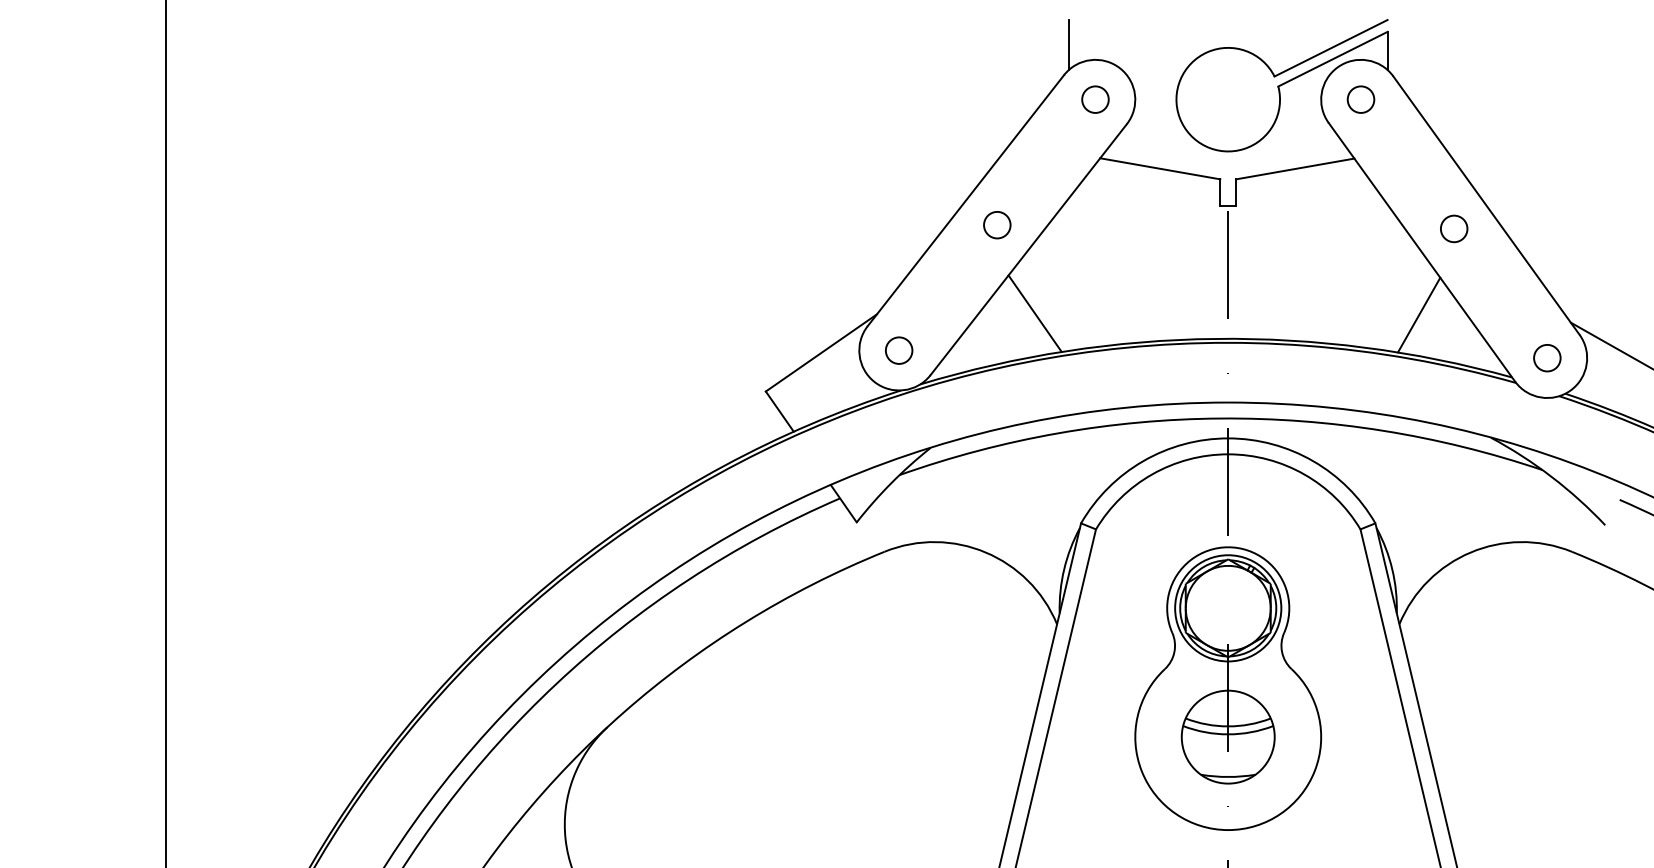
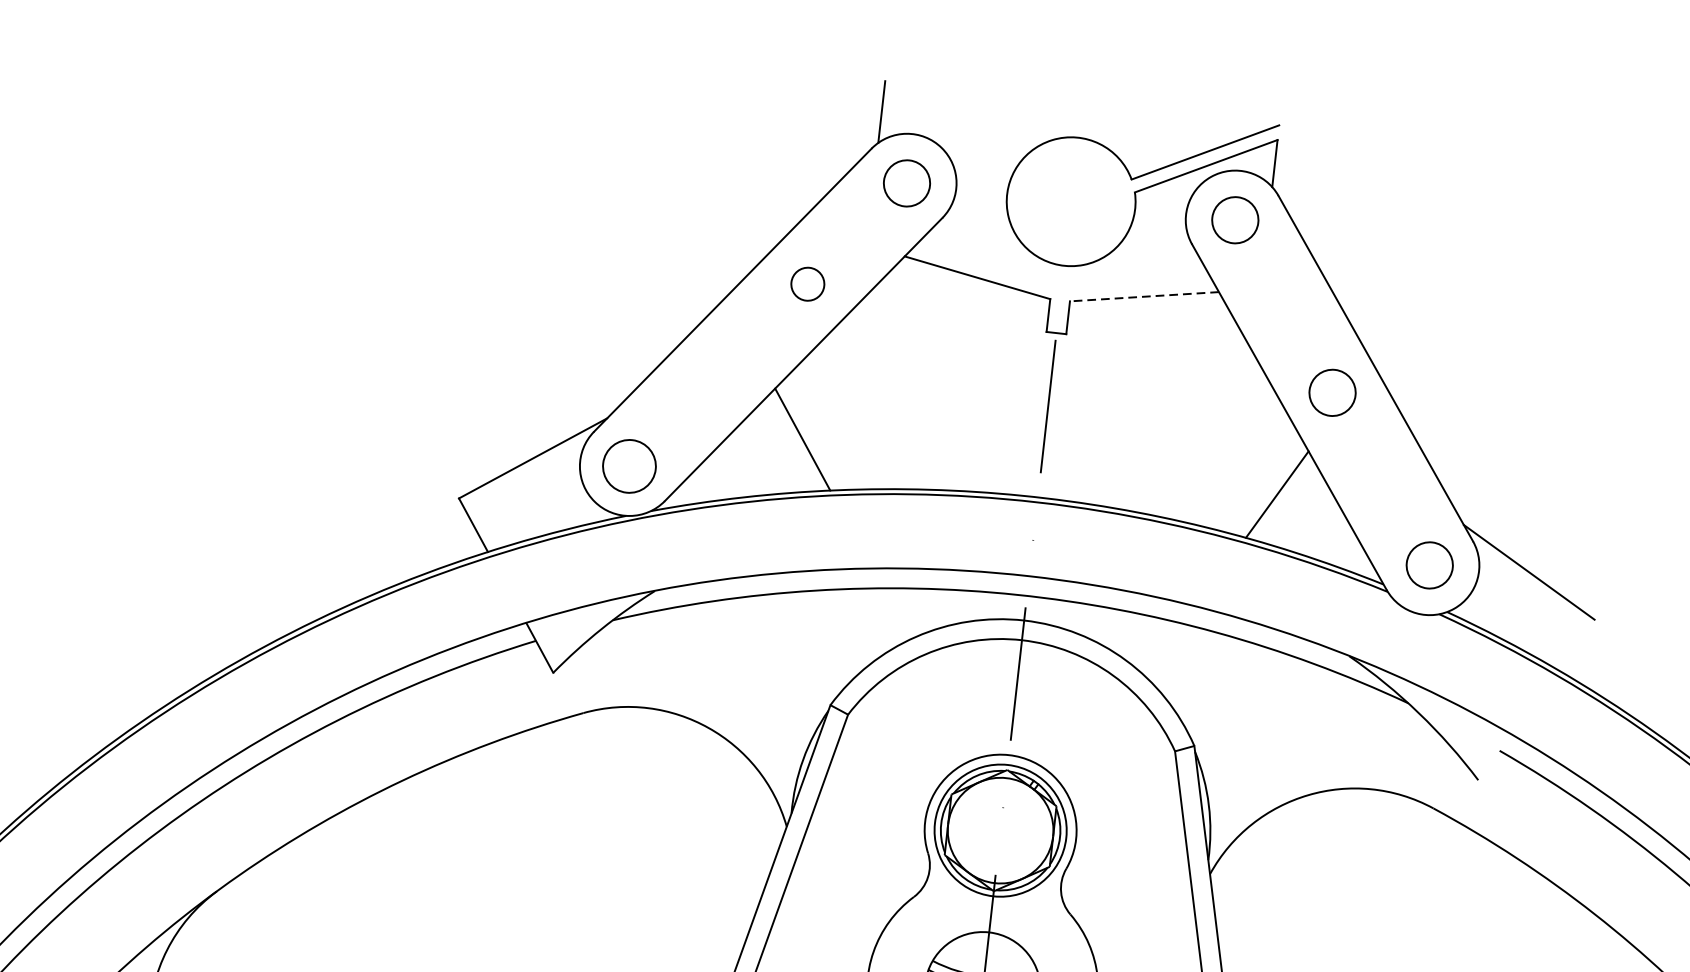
circle: (1095, 99) -> (907, 183), size x1.4
circle: (1360, 99) -> (1234, 219), size x1.4
line: (1295, 168) -> (1144, 296), solid -> dashed
circle: (997, 225) -> (808, 284), moved
circle: (1453, 228) -> (1331, 392), size x1.4
circle: (898, 350) -> (628, 466), size x1.6
circle: (1547, 358) -> (1429, 566), size x1.4

